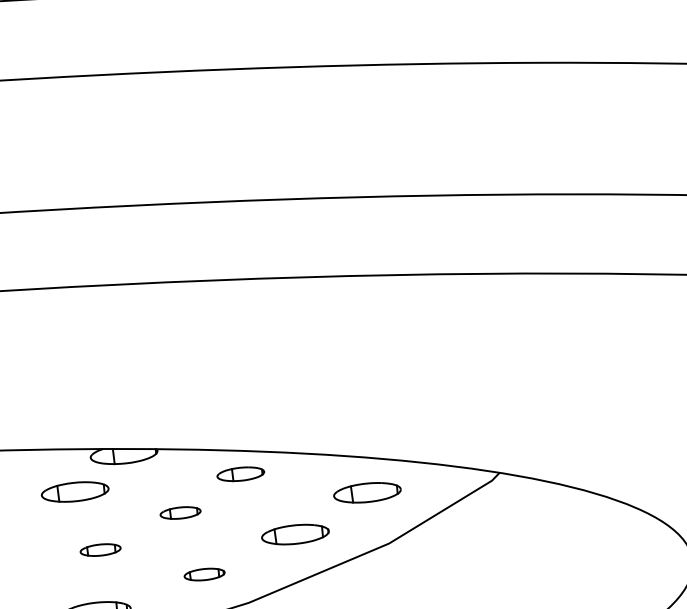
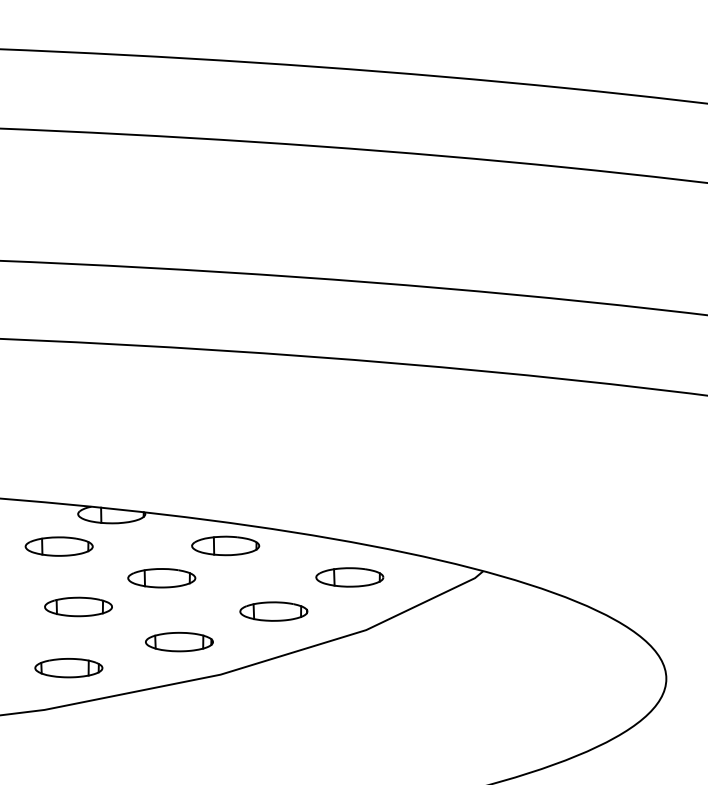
part: (240, 473) -> (225, 545), size x1.43
part: (180, 513) -> (161, 578), size x1.67
part: (100, 549) -> (78, 606), size x1.67
part: (204, 574) -> (179, 641), size x1.67

